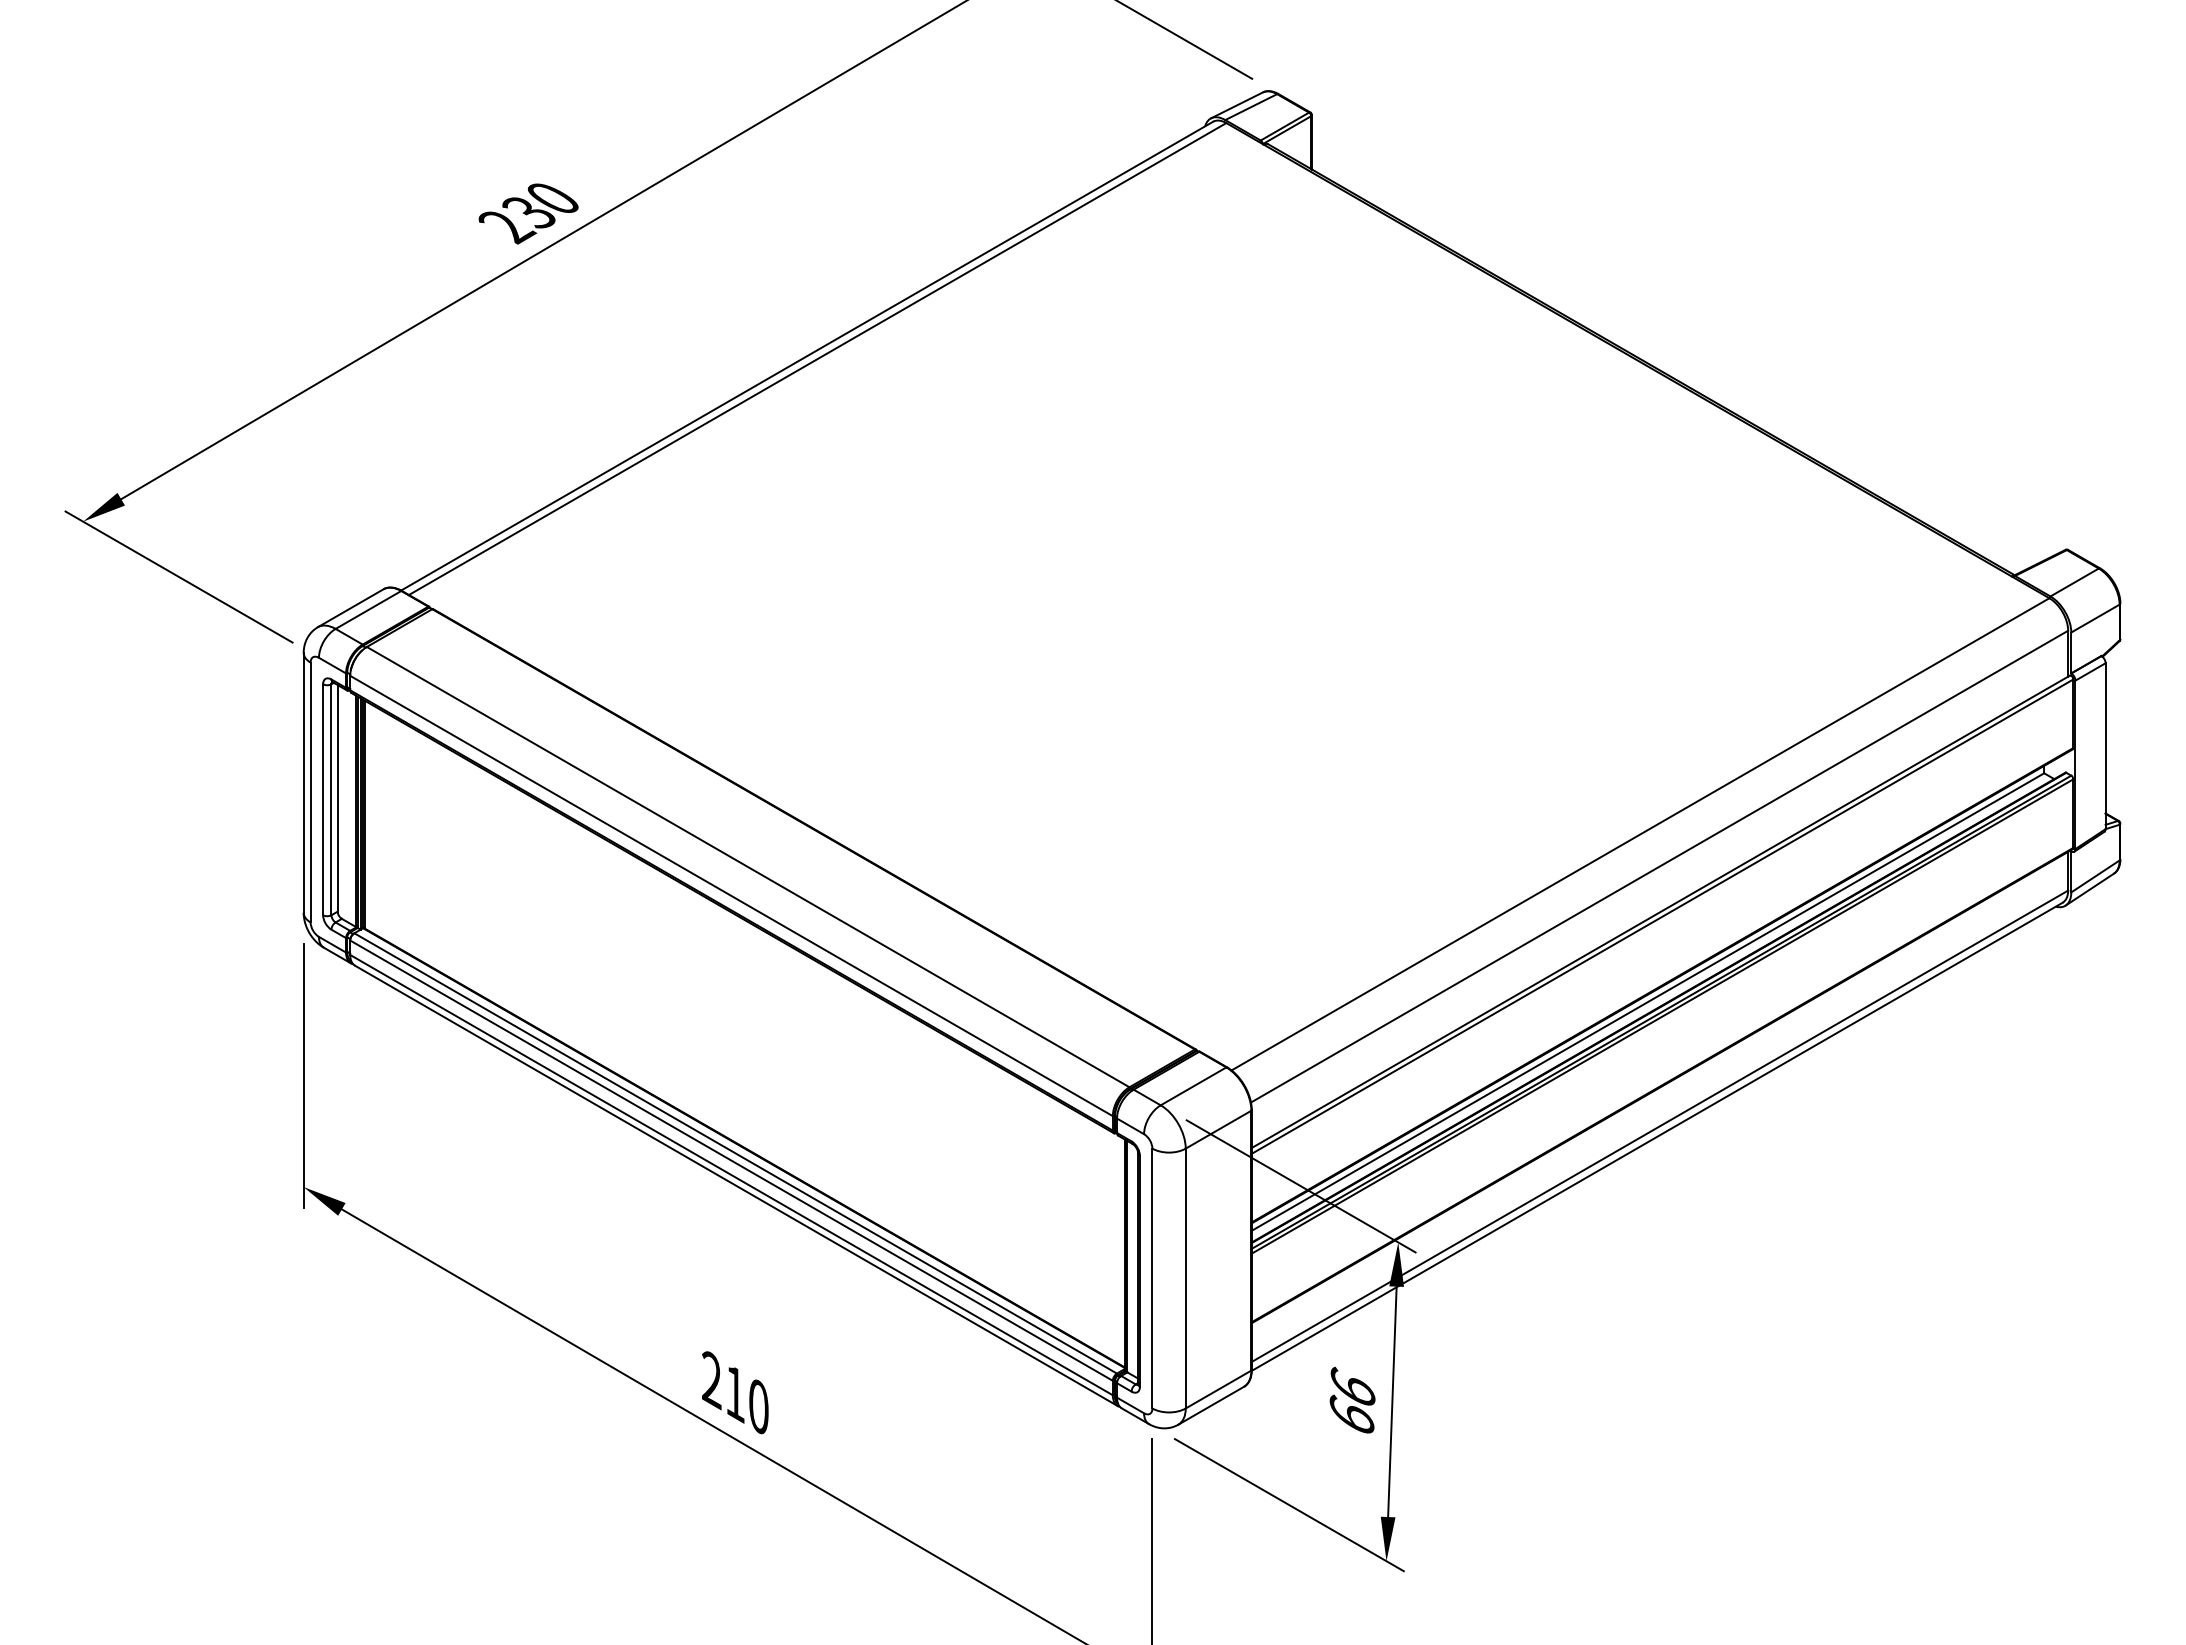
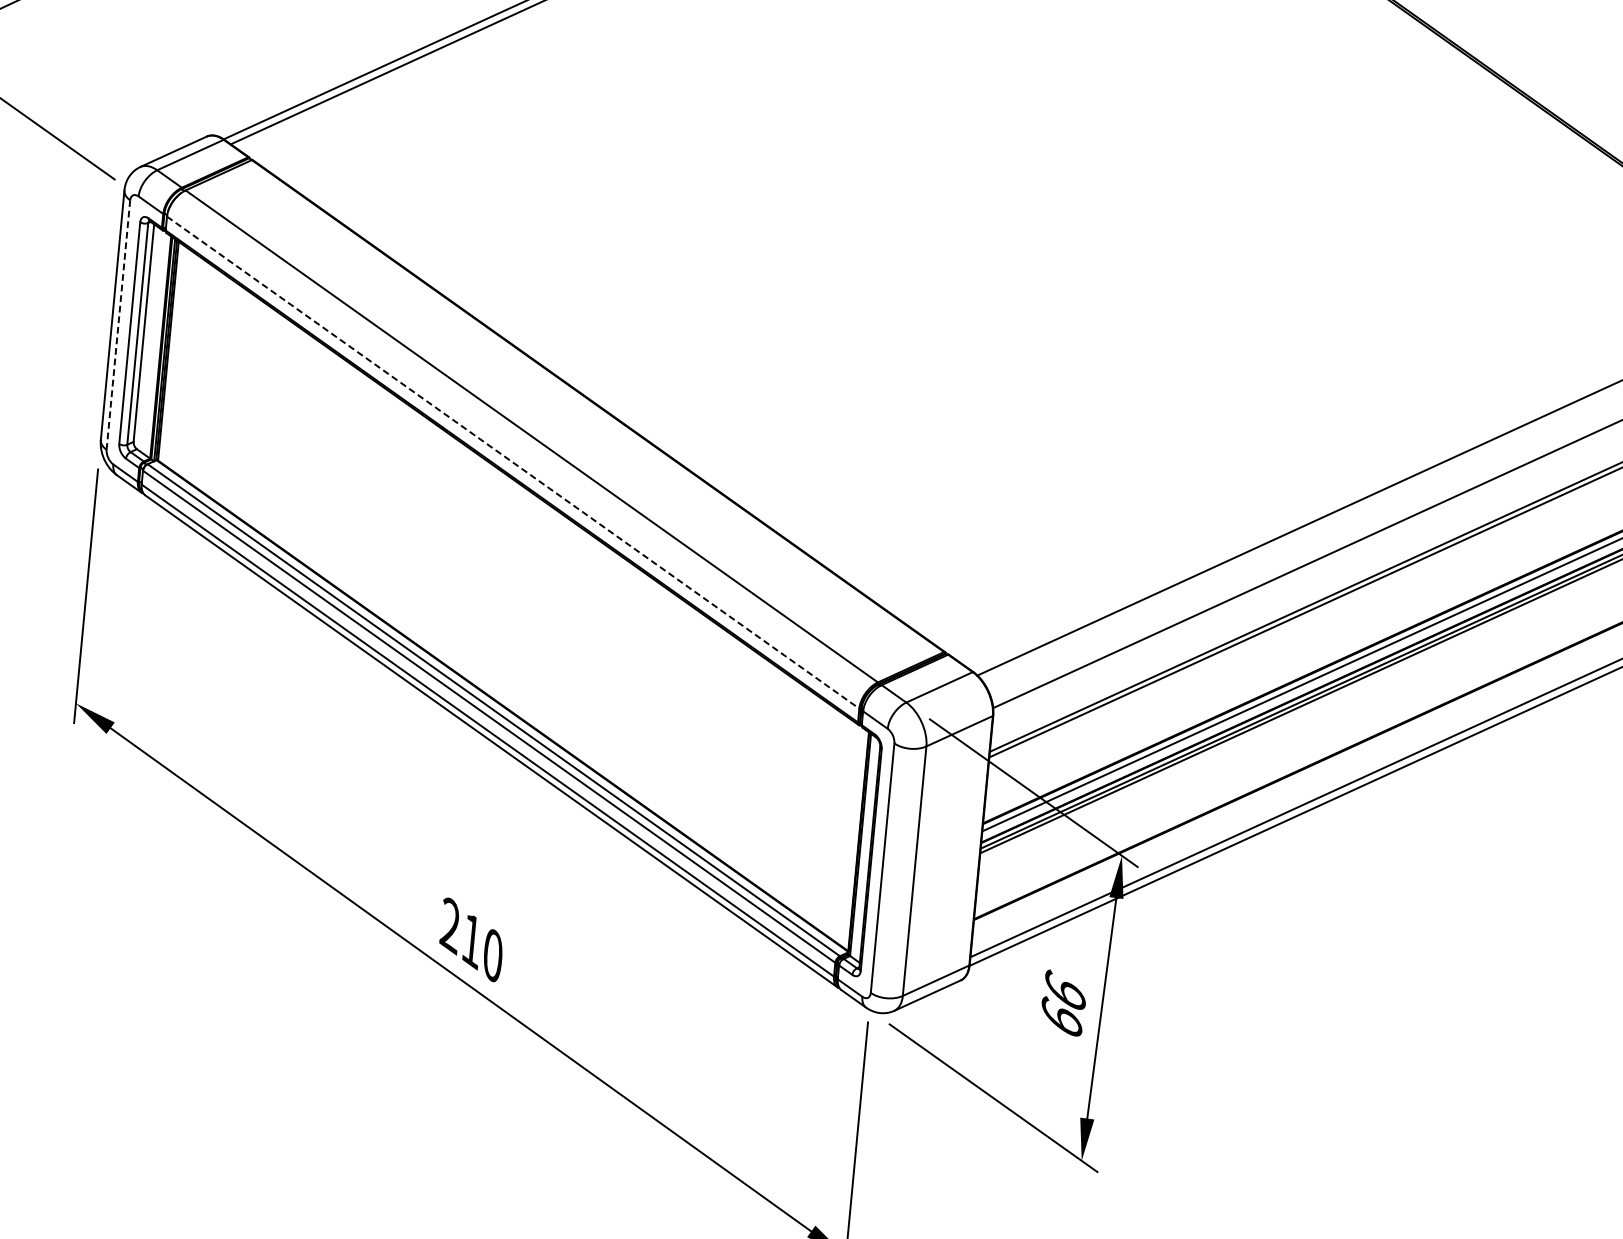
line: (310, 792) -> (118, 325), solid -> dashed
line: (731, 896) -> (513, 463), solid -> dashed

